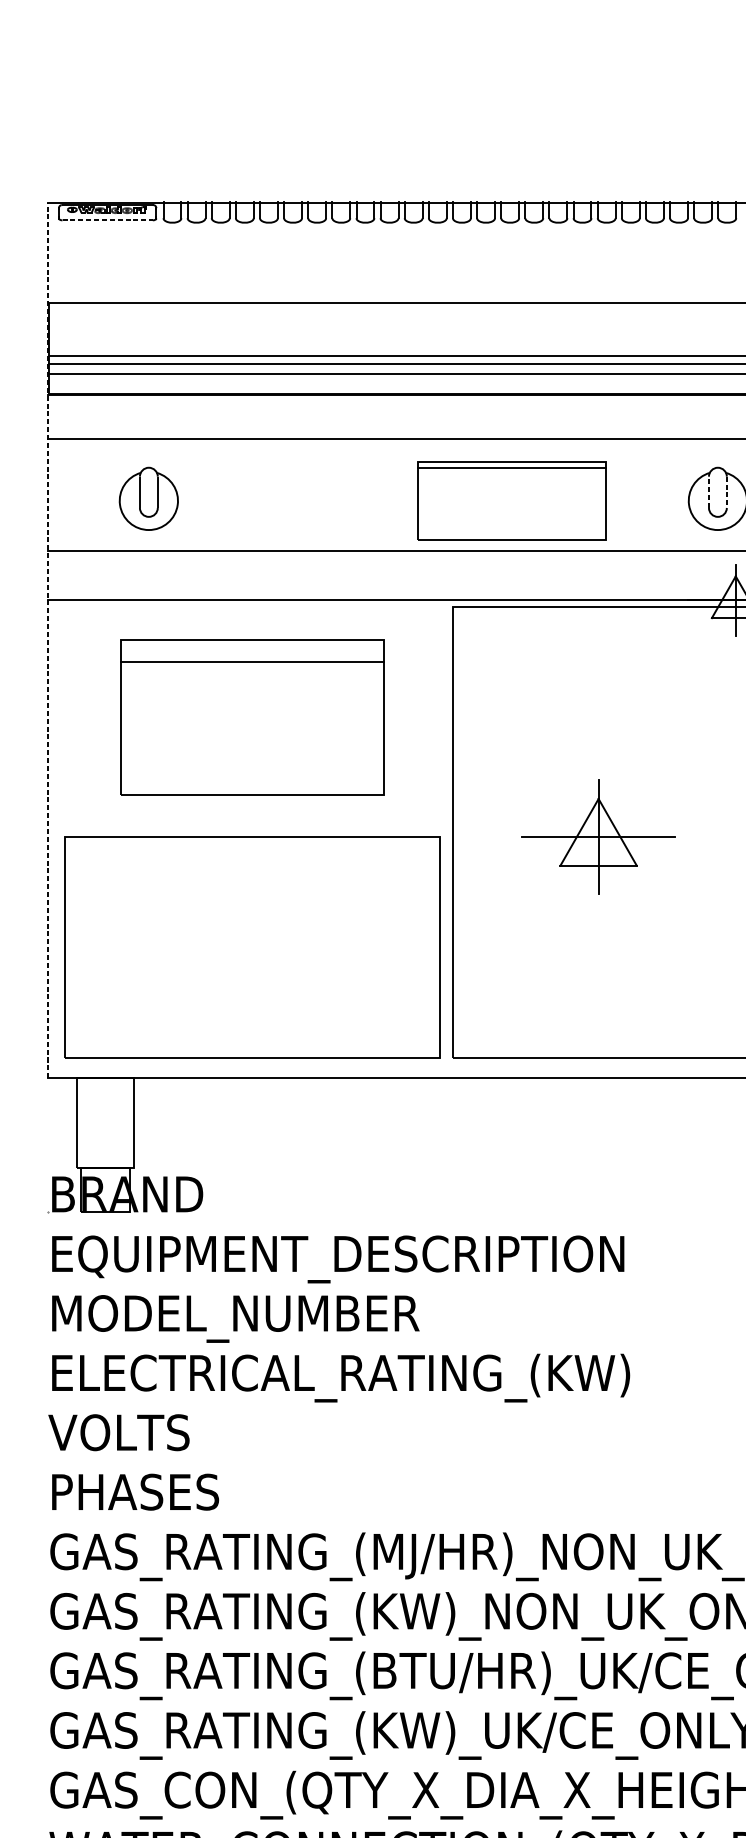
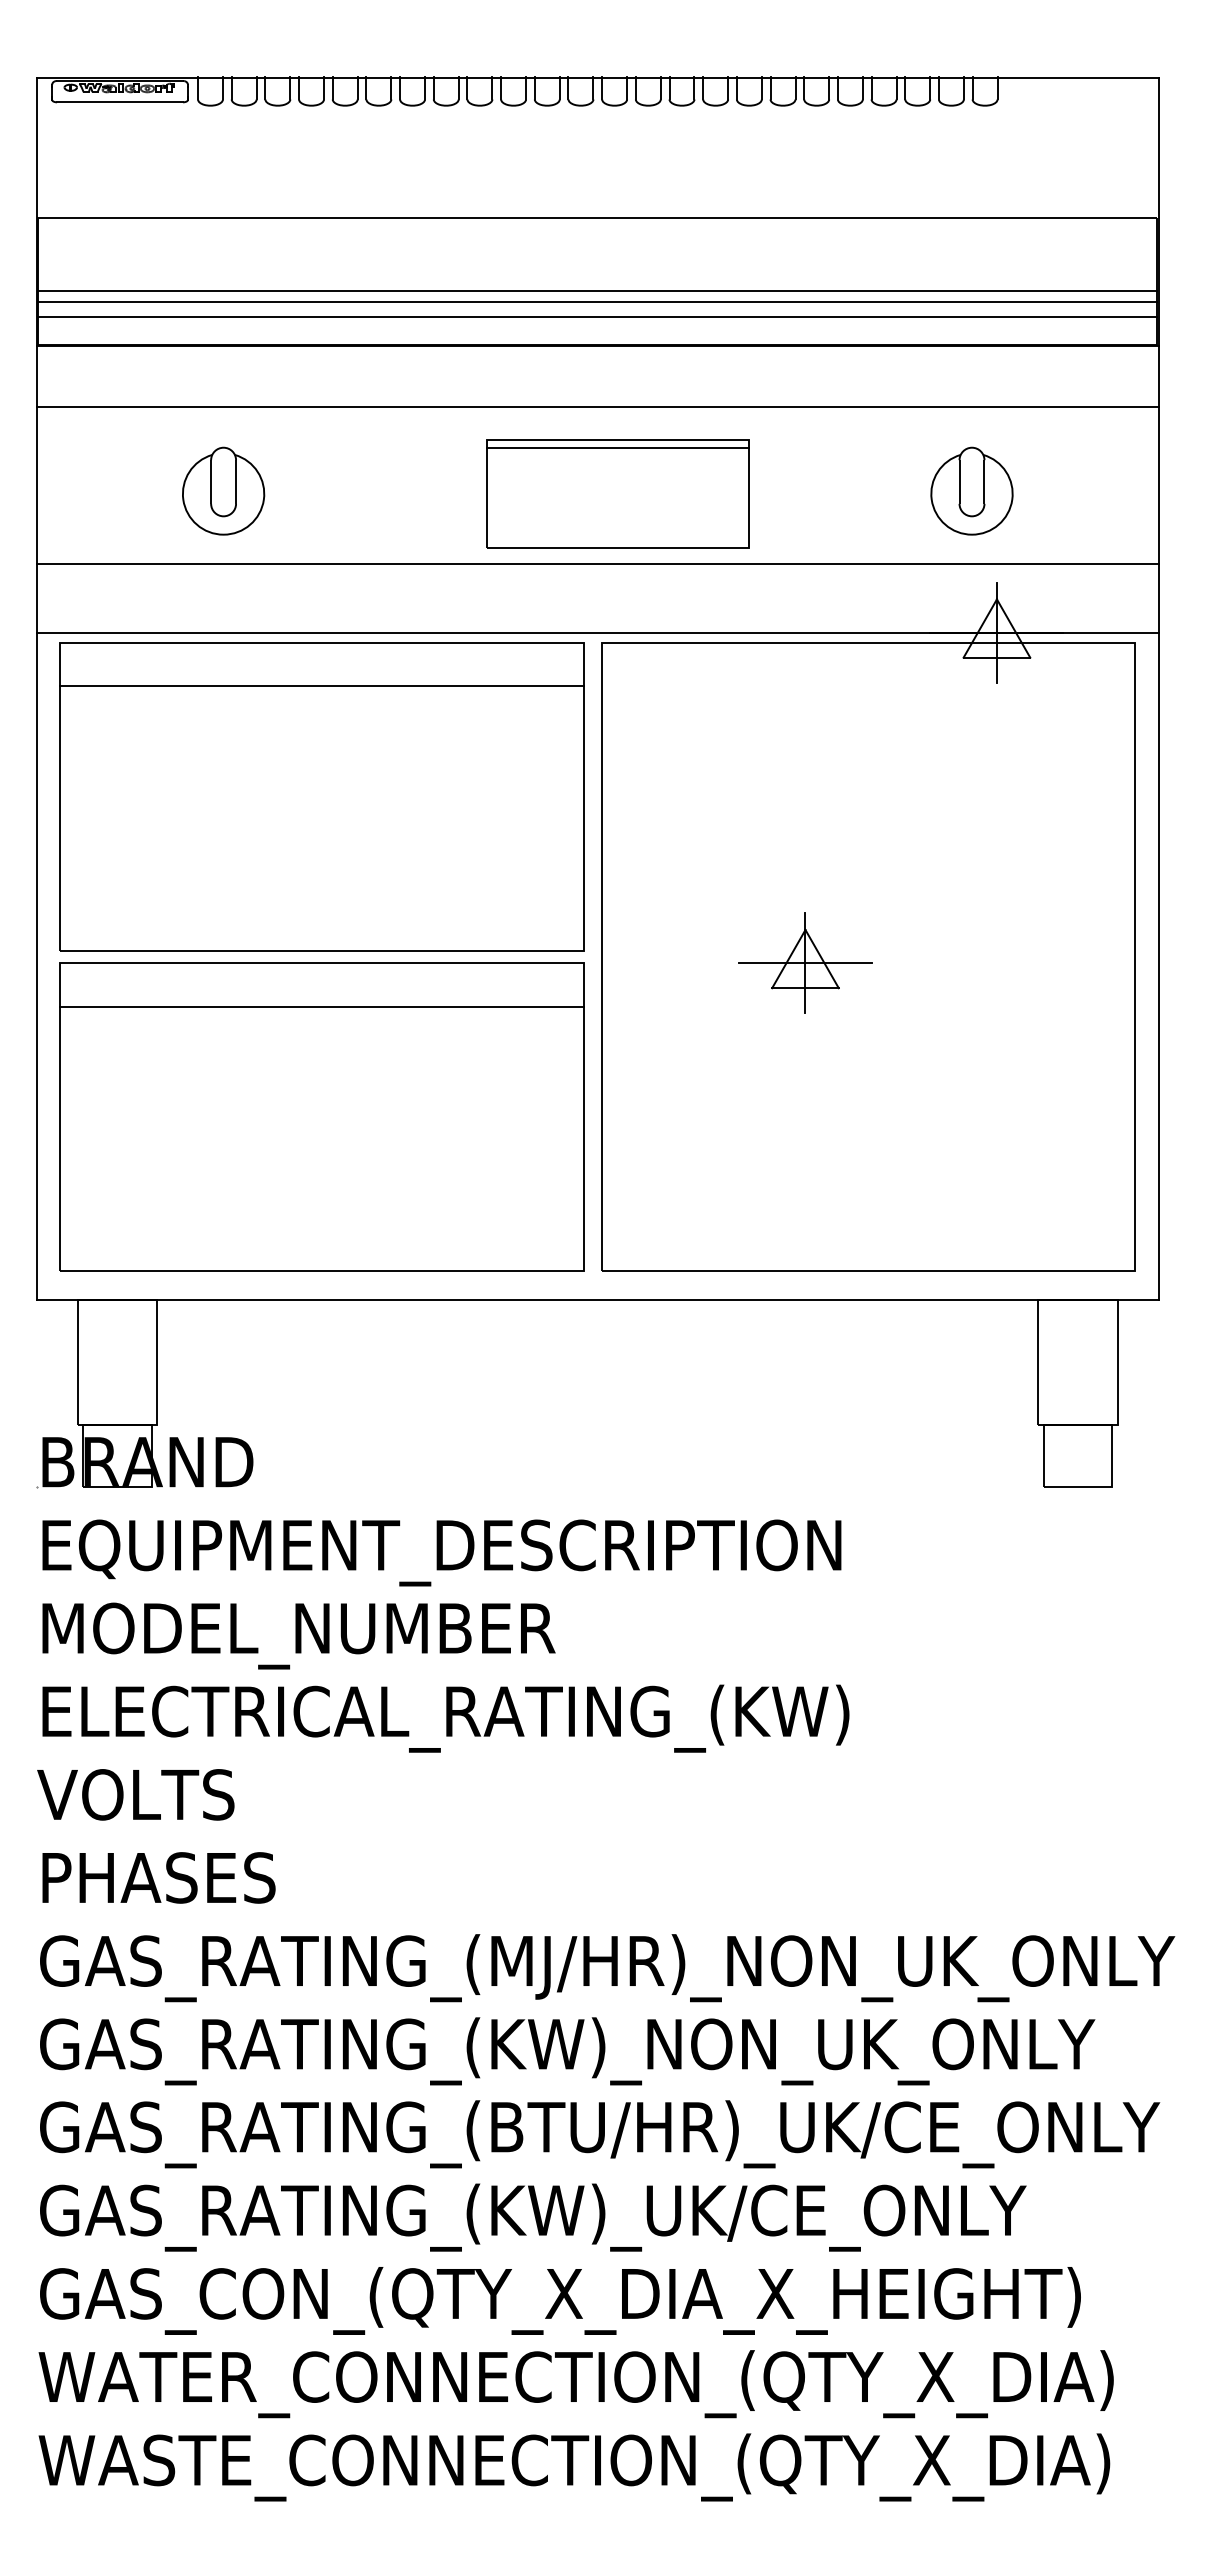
line: (107, 220) -> (120, 102), dashed -> solid
line: (708, 492) -> (959, 482), dashed -> solid
line: (726, 492) -> (984, 482), dashed -> solid
part: (148, 498) -> (223, 490), moved
part: (511, 500) -> (617, 493), moved
line: (47, 640) -> (36, 688), dashed -> solid
part: (251, 717) -> (321, 796), size x1.43
part: (598, 836) -> (805, 962), size x0.62
line: (252, 867) -> (322, 1006), added

